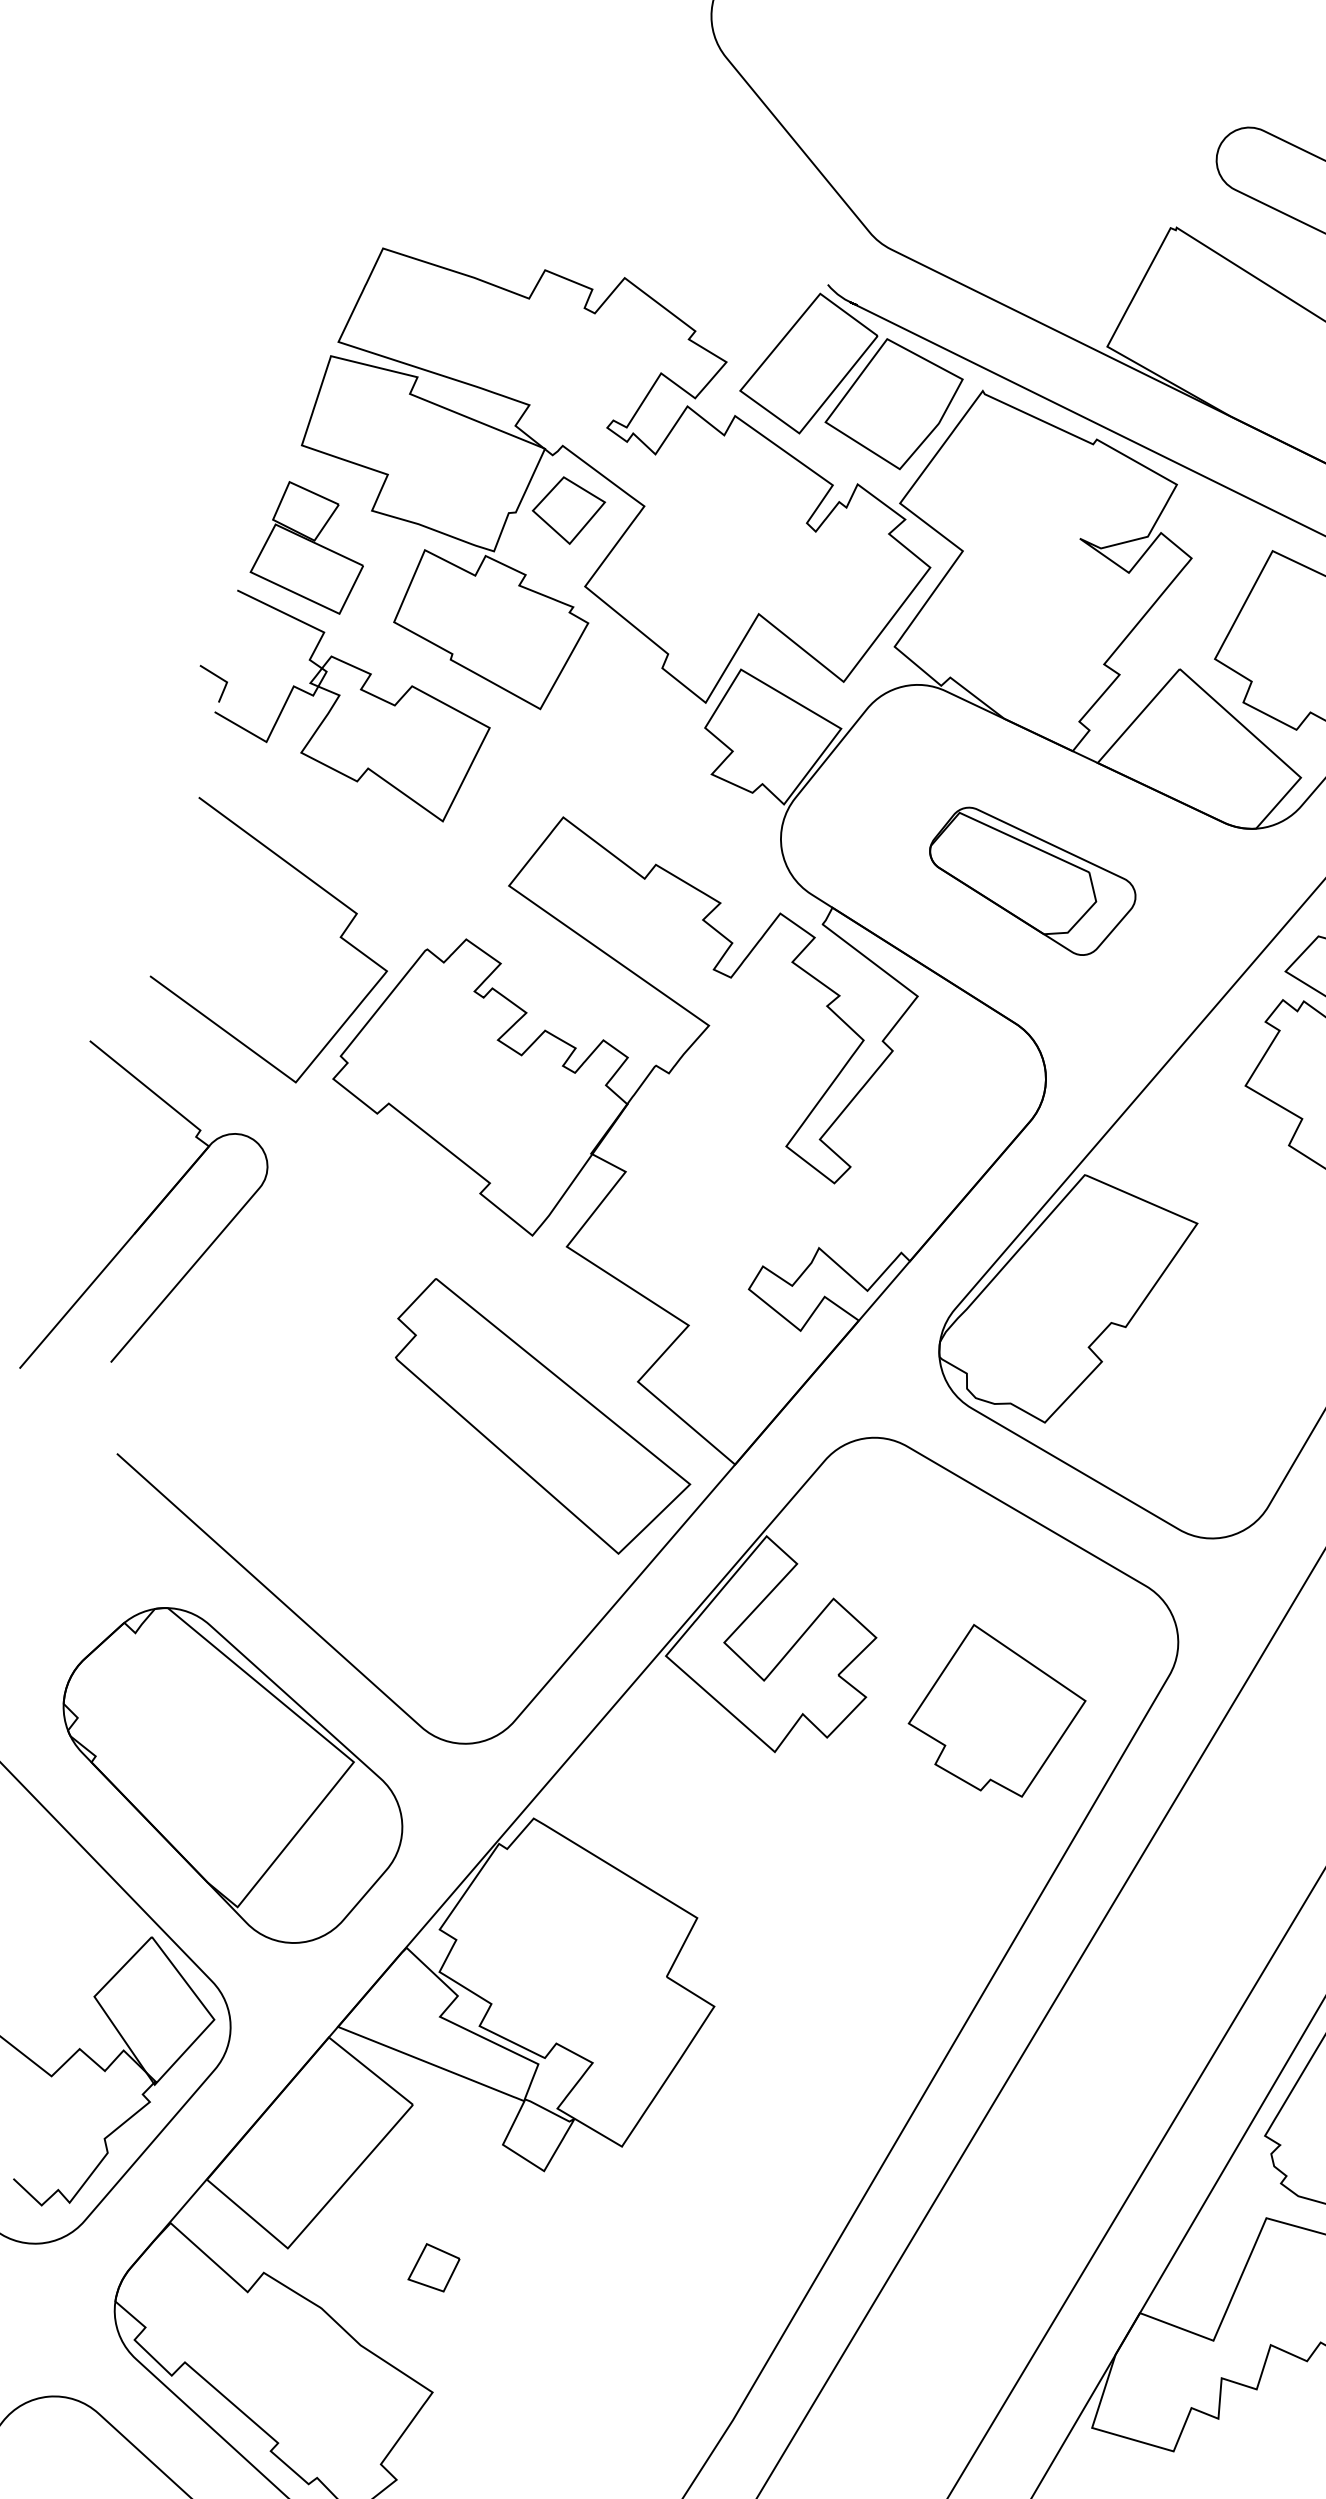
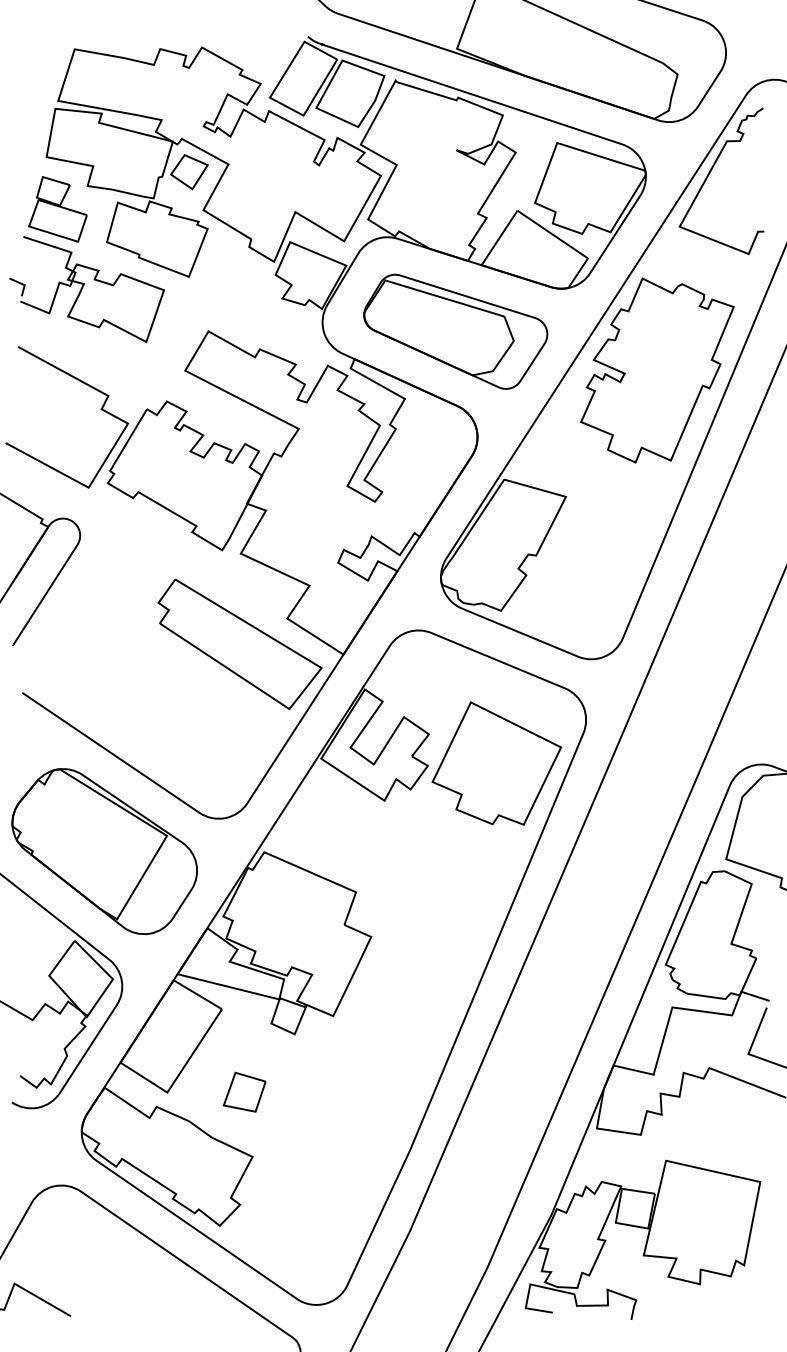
part: (1031, 881) -> (455, 331), size x1.67
part: (996, 1710) -> (496, 763), size x1.43
part: (434, 2266) -> (244, 1091), size x1.67

